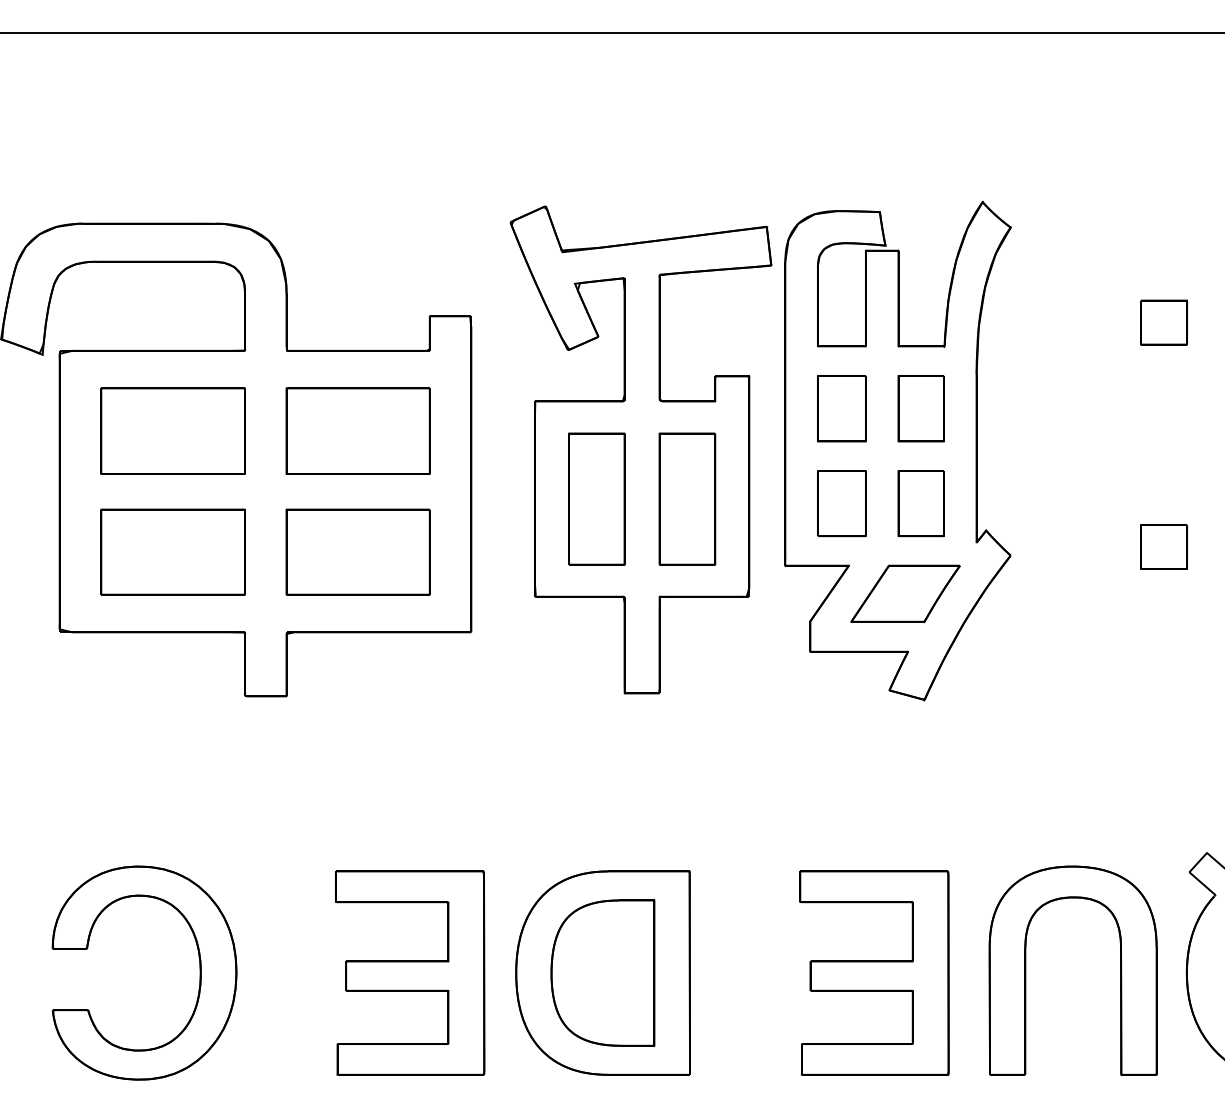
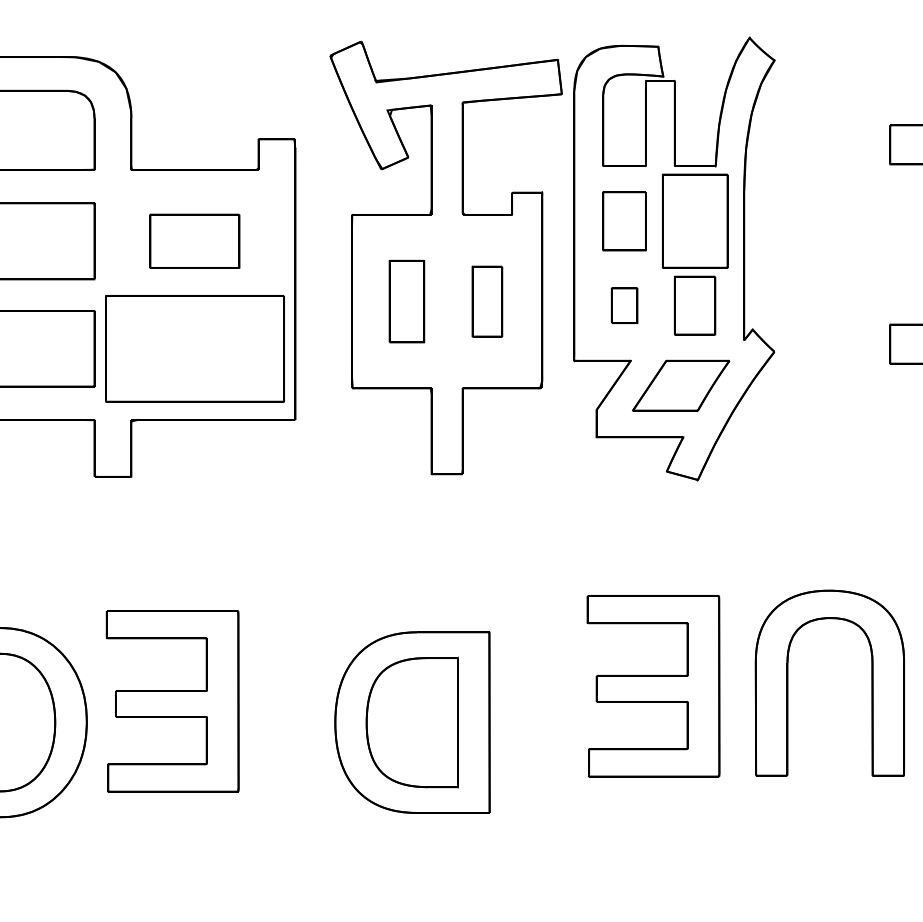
part: (920, 408) -> (694, 221), size x1.6
part: (357, 430) -> (194, 240), size x0.7
part: (596, 498) -> (406, 301), size x0.7
part: (687, 498) -> (487, 301), size x0.6
part: (841, 503) -> (624, 305), size x0.6
part: (357, 551) -> (194, 348), size x1.4
part: (1026, 970) -> (788, 682), moved
part: (410, 972) -> (173, 700), moved
part: (874, 972) -> (653, 685), moved

